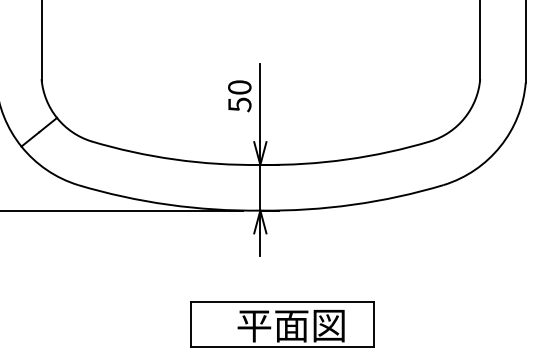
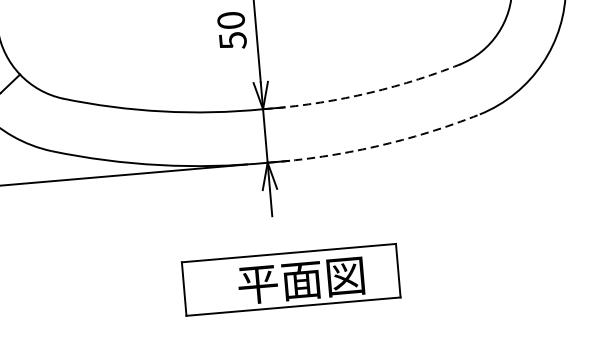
arc: (346, 159) -> (363, 94), solid -> dashed
arc: (353, 204) -> (376, 146), solid -> dashed
part: (282, 324) -> (290, 279), moved

